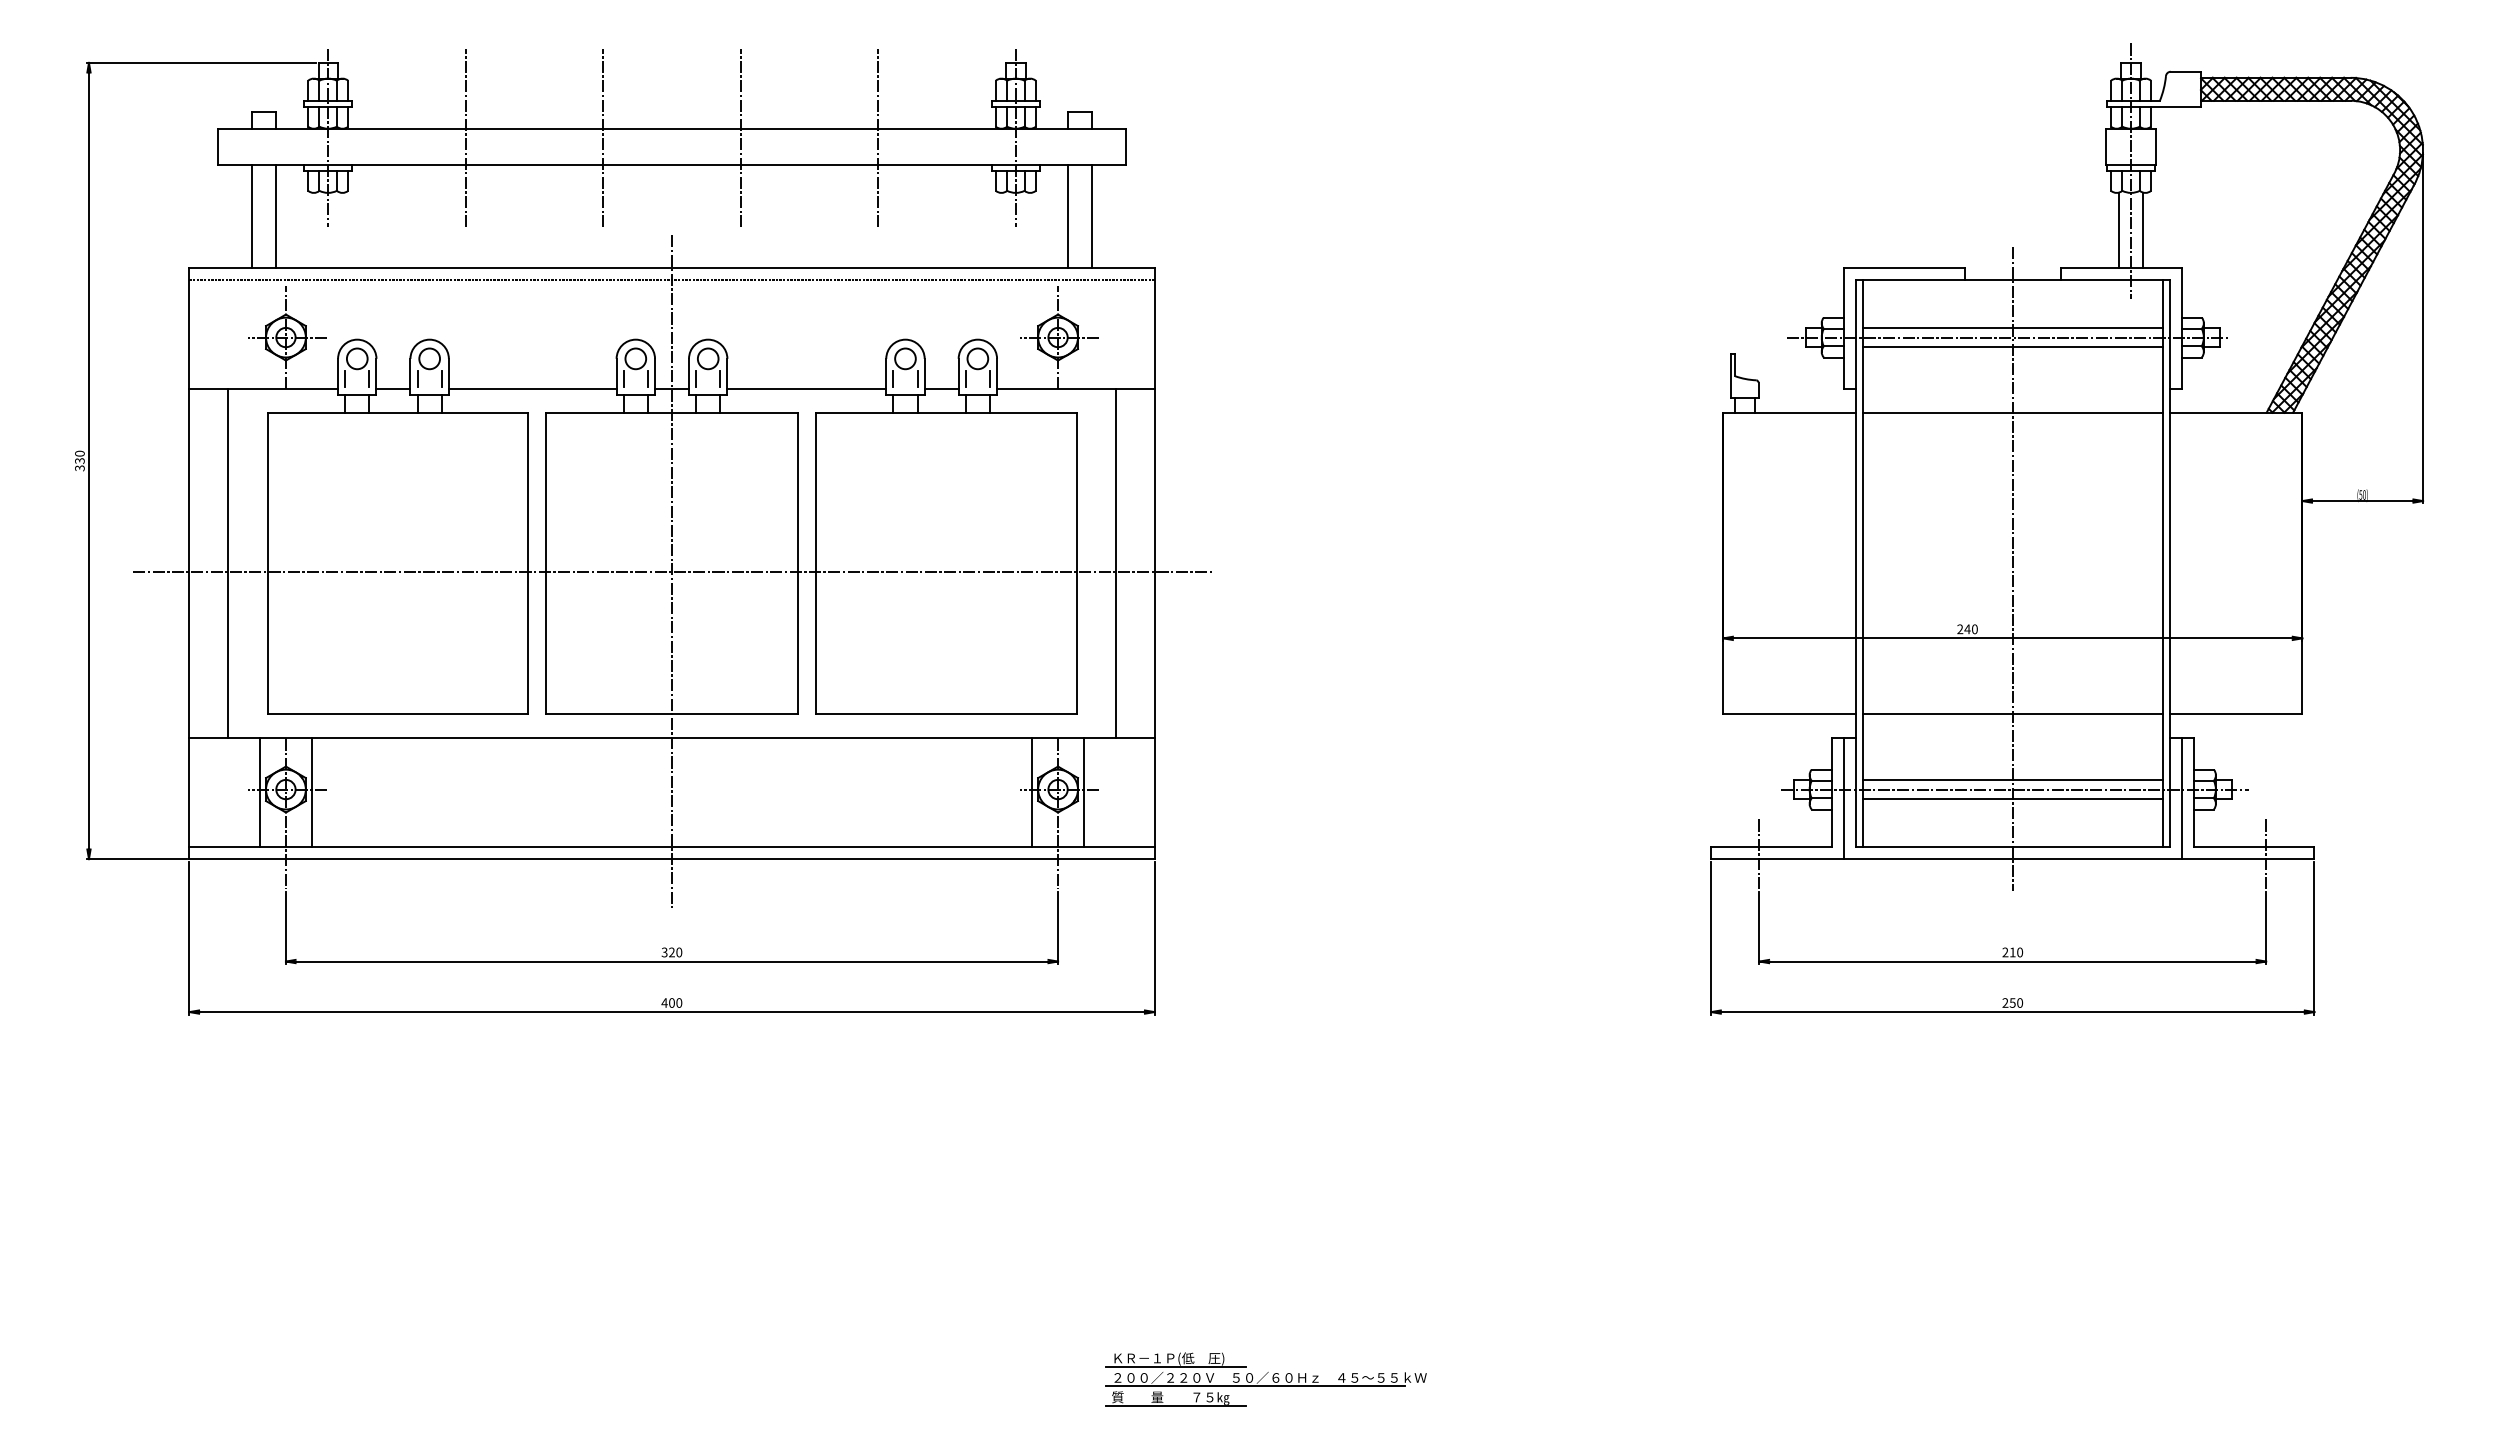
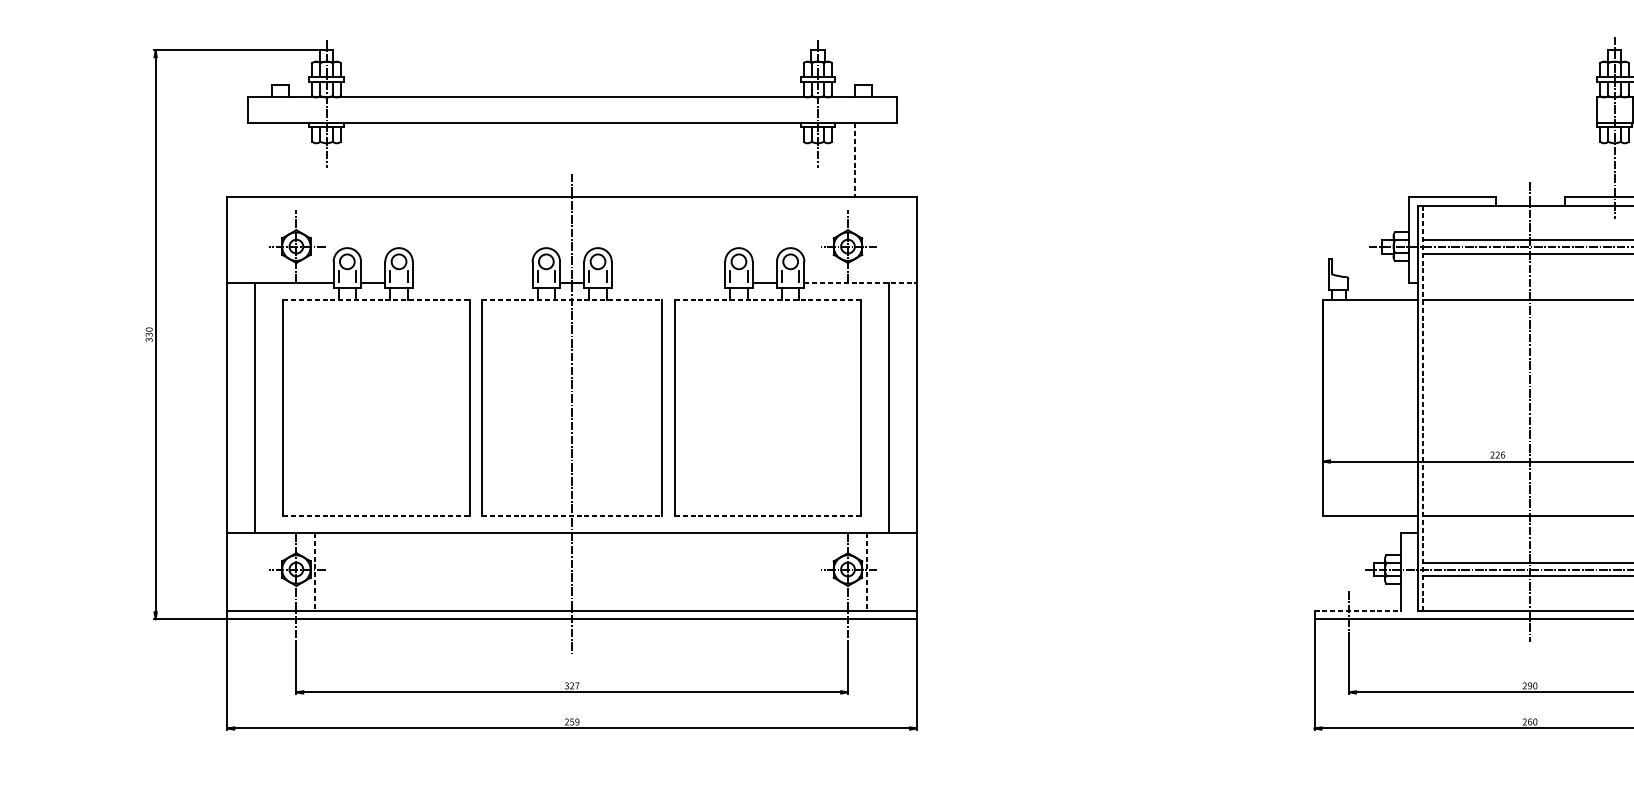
line: (465, 137) -> (424, 103), removed
line: (603, 137) -> (523, 103), removed
line: (740, 137) -> (621, 103), removed
line: (878, 137) -> (719, 103), removed
line: (252, 215) -> (272, 159), removed
line: (276, 215) -> (289, 159), removed
line: (1091, 215) -> (871, 159), removed
line: (1067, 216) -> (854, 160), solid -> dashed
line: (2119, 229) -> (1606, 169), removed
line: (2143, 229) -> (1623, 169), removed
line: (671, 280) -> (571, 205), removed
line: (532, 388) -> (472, 283), removed
line: (806, 388) -> (668, 283), removed
line: (1075, 388) -> (860, 283), solid -> dashed
line: (398, 412) -> (376, 300), solid -> dashed
line: (672, 412) -> (572, 300), solid -> dashed
line: (946, 412) -> (768, 300), solid -> dashed
line: (1862, 563) -> (1422, 408), solid -> dashed
line: (673, 572) -> (573, 414), removed
text: (1970, 629) -> (1499, 455), 240 -> 226
line: (398, 714) -> (376, 515), solid -> dashed
line: (672, 714) -> (572, 515), solid -> dashed
line: (946, 714) -> (768, 515), solid -> dashed
line: (259, 792) -> (277, 571), removed
line: (1031, 792) -> (829, 571), removed
line: (312, 793) -> (315, 572), solid -> dashed
line: (1084, 793) -> (866, 572), solid -> dashed
line: (1843, 798) -> (1409, 575), removed
line: (1772, 847) -> (1358, 610), solid -> dashed
text: (679, 952) -> (577, 685), 320 -> 327
text: (2012, 952) -> (1529, 685), 210 -> 290
text: (671, 1002) -> (571, 721), 400 -> 259
text: (2012, 1002) -> (1529, 721), 250 -> 260

